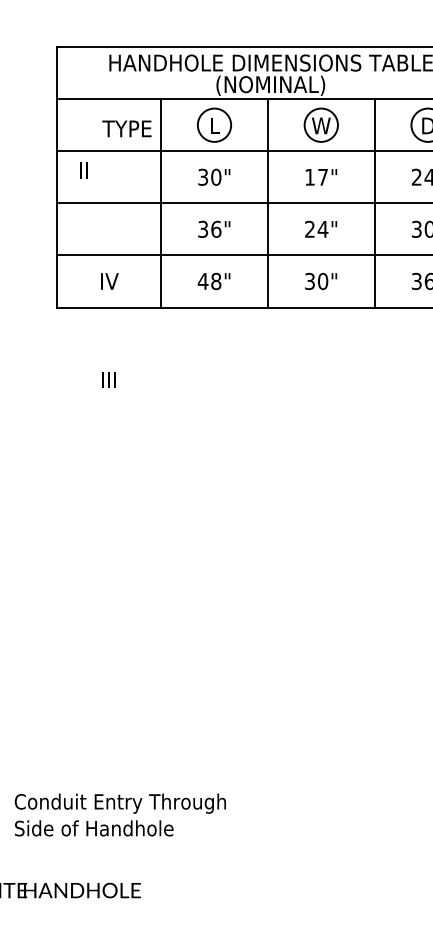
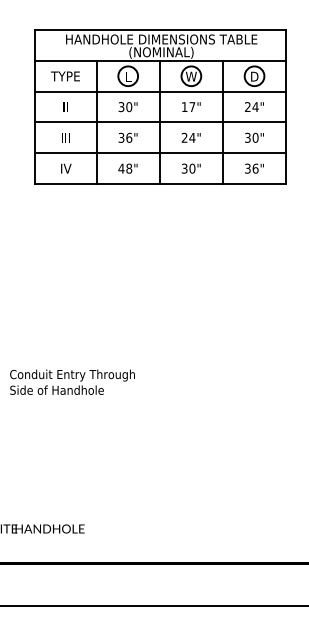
text: (127, 128) -> (65, 76), moved
text: (83, 169) -> (65, 106), moved
text: (108, 379) -> (65, 137), moved
text: (120, 813) -> (72, 381), moved

